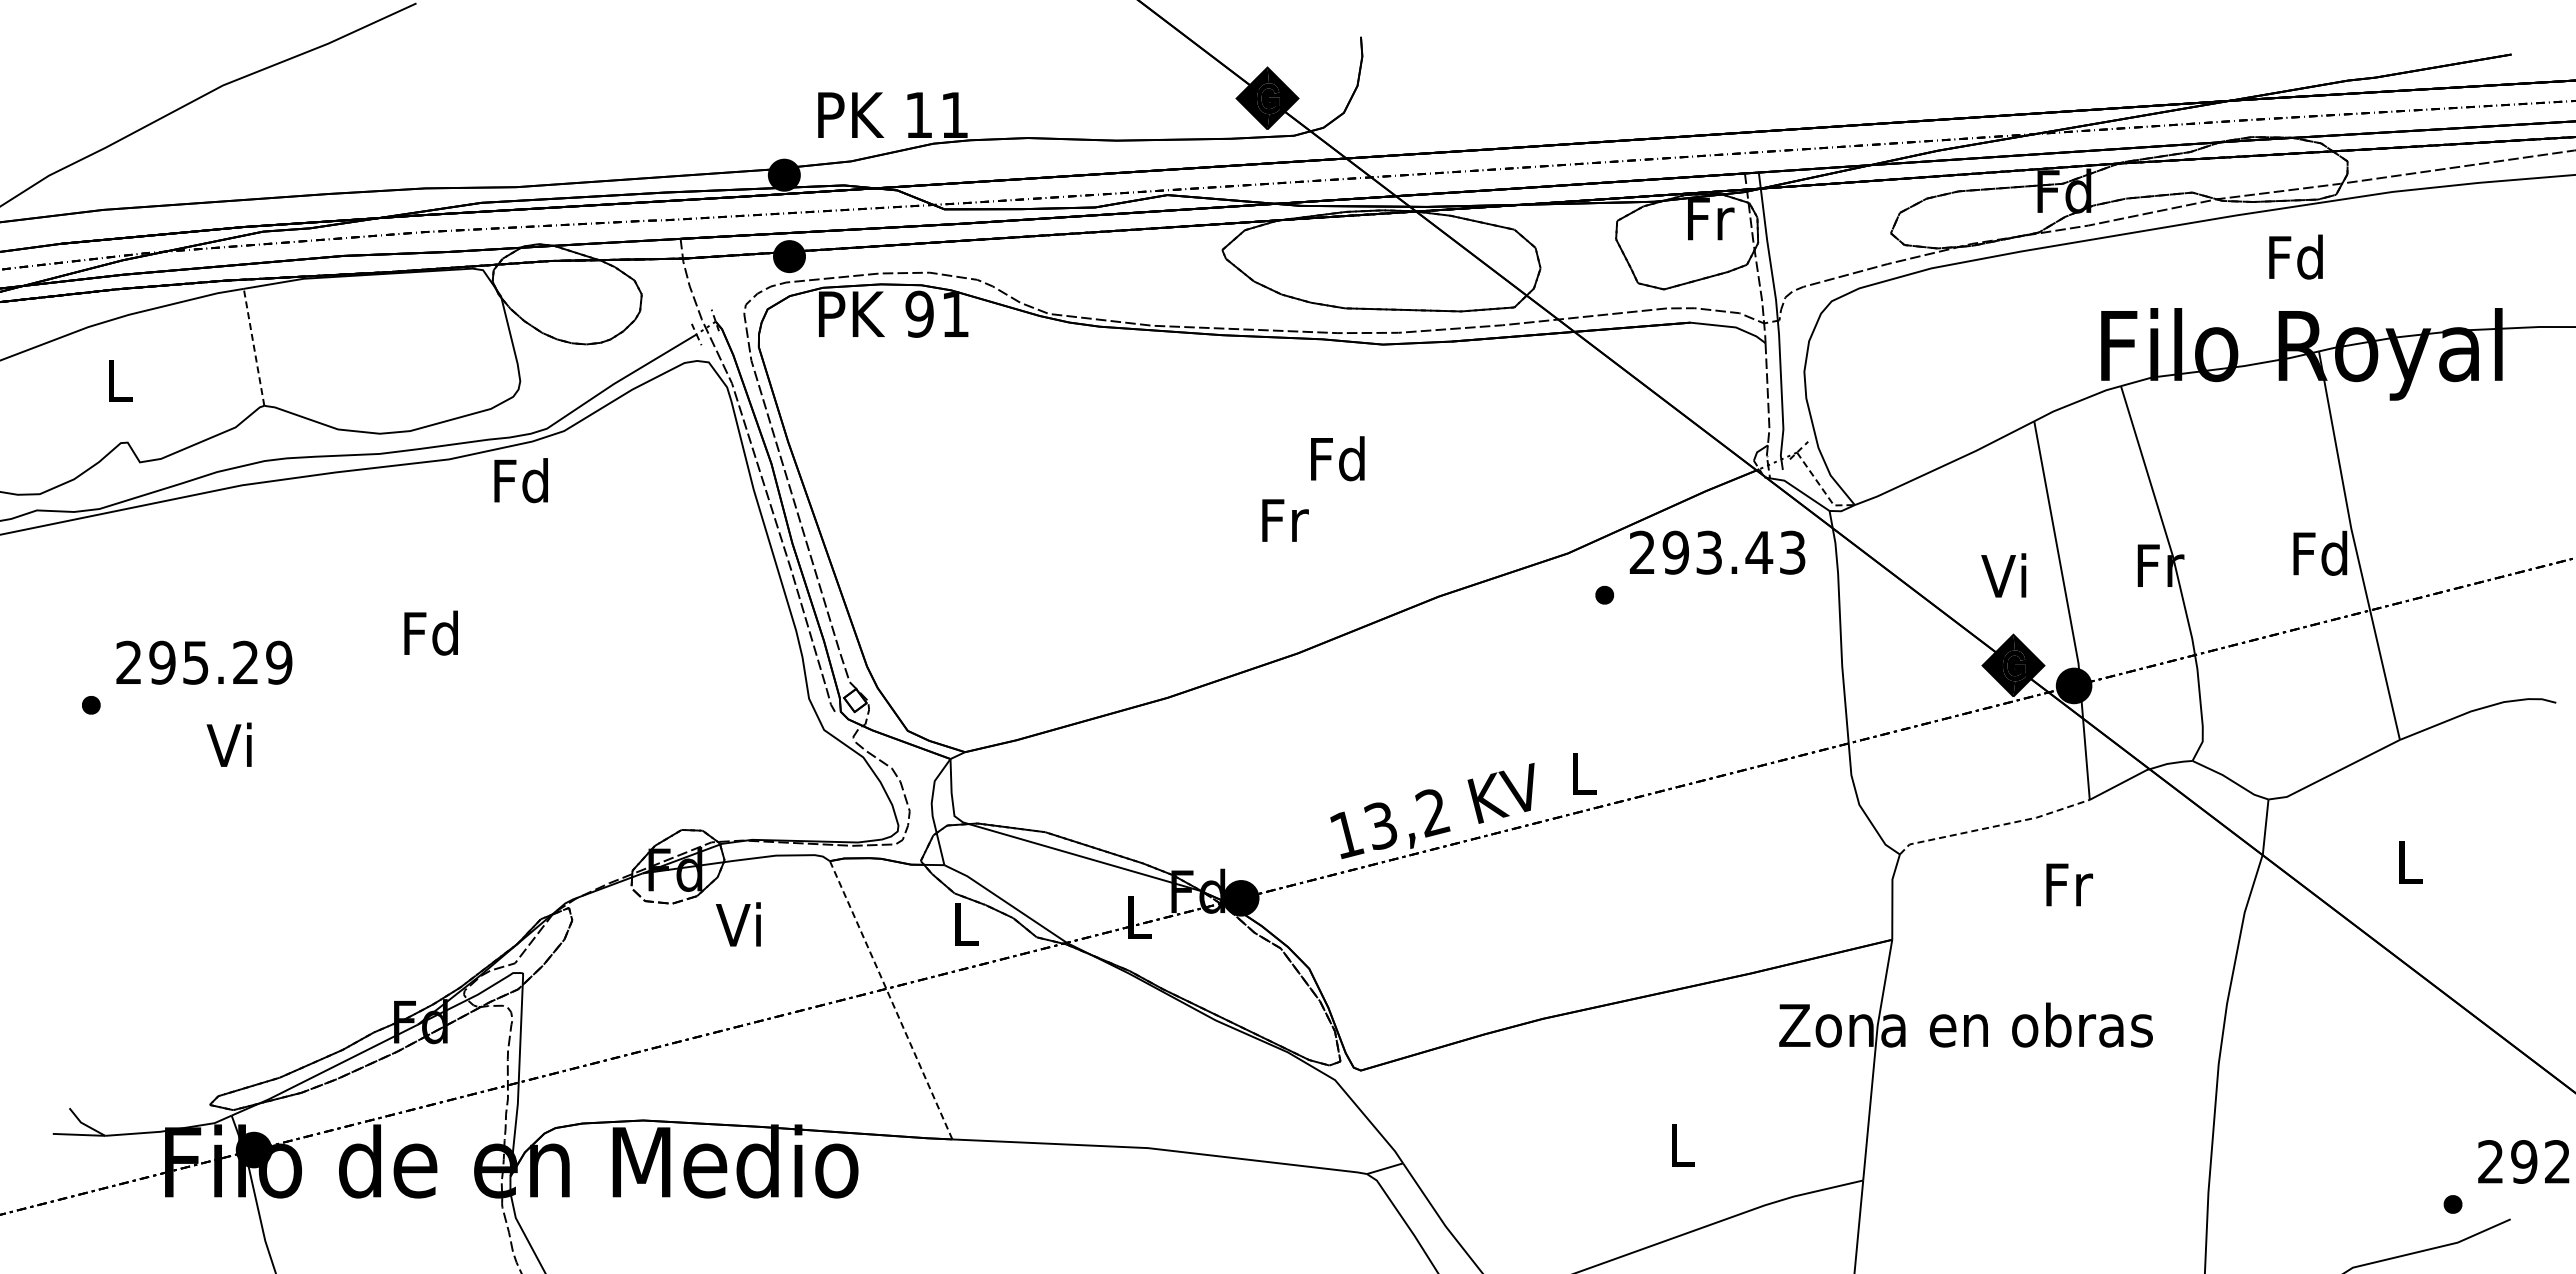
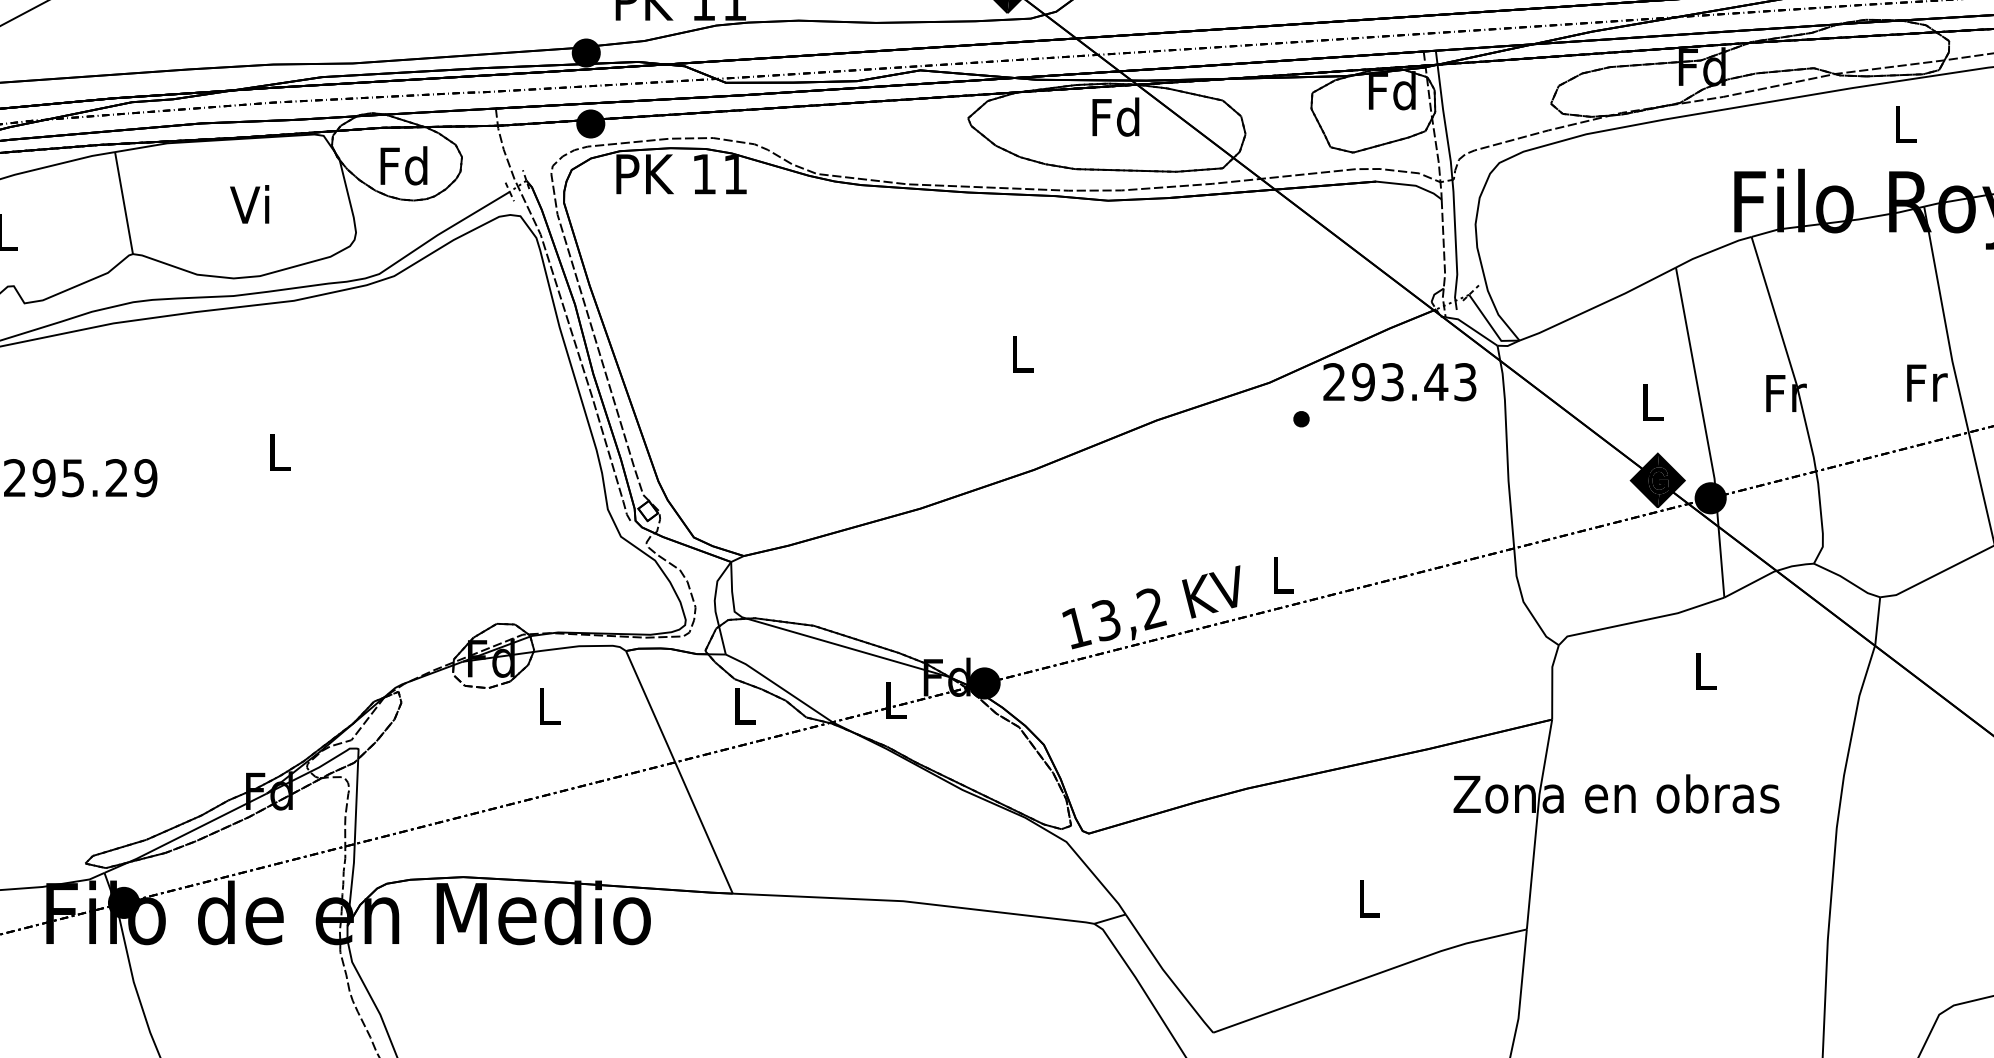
text: (1708, 217) -> (1391, 89), Fr -> Fd
text: (2295, 256) -> (1903, 123), Fd -> L
text: (919, 313) -> (704, 173), 91 -> 11
line: (254, 346) -> (124, 202), dashed -> solid
text: (1337, 458) -> (1115, 116), moved
text: (520, 480) -> (403, 165), moved
line: (1822, 488) -> (1491, 326), dashed -> solid
text: (1285, 520) -> (1023, 354), Fr -> L
text: (2320, 552) -> (1925, 381), Fd -> Fr
text: (2003, 575) -> (1649, 402), Vi -> L
text: (430, 632) -> (277, 451), Fd -> L
text: (228, 744) -> (249, 204), moved
line: (1994, 826) -> (1641, 620), dashed -> solid
text: (2069, 884) -> (1706, 671), Fr -> L
text: (738, 924) -> (546, 706), Vi -> L
line: (891, 999) -> (679, 771), dashed -> solid

